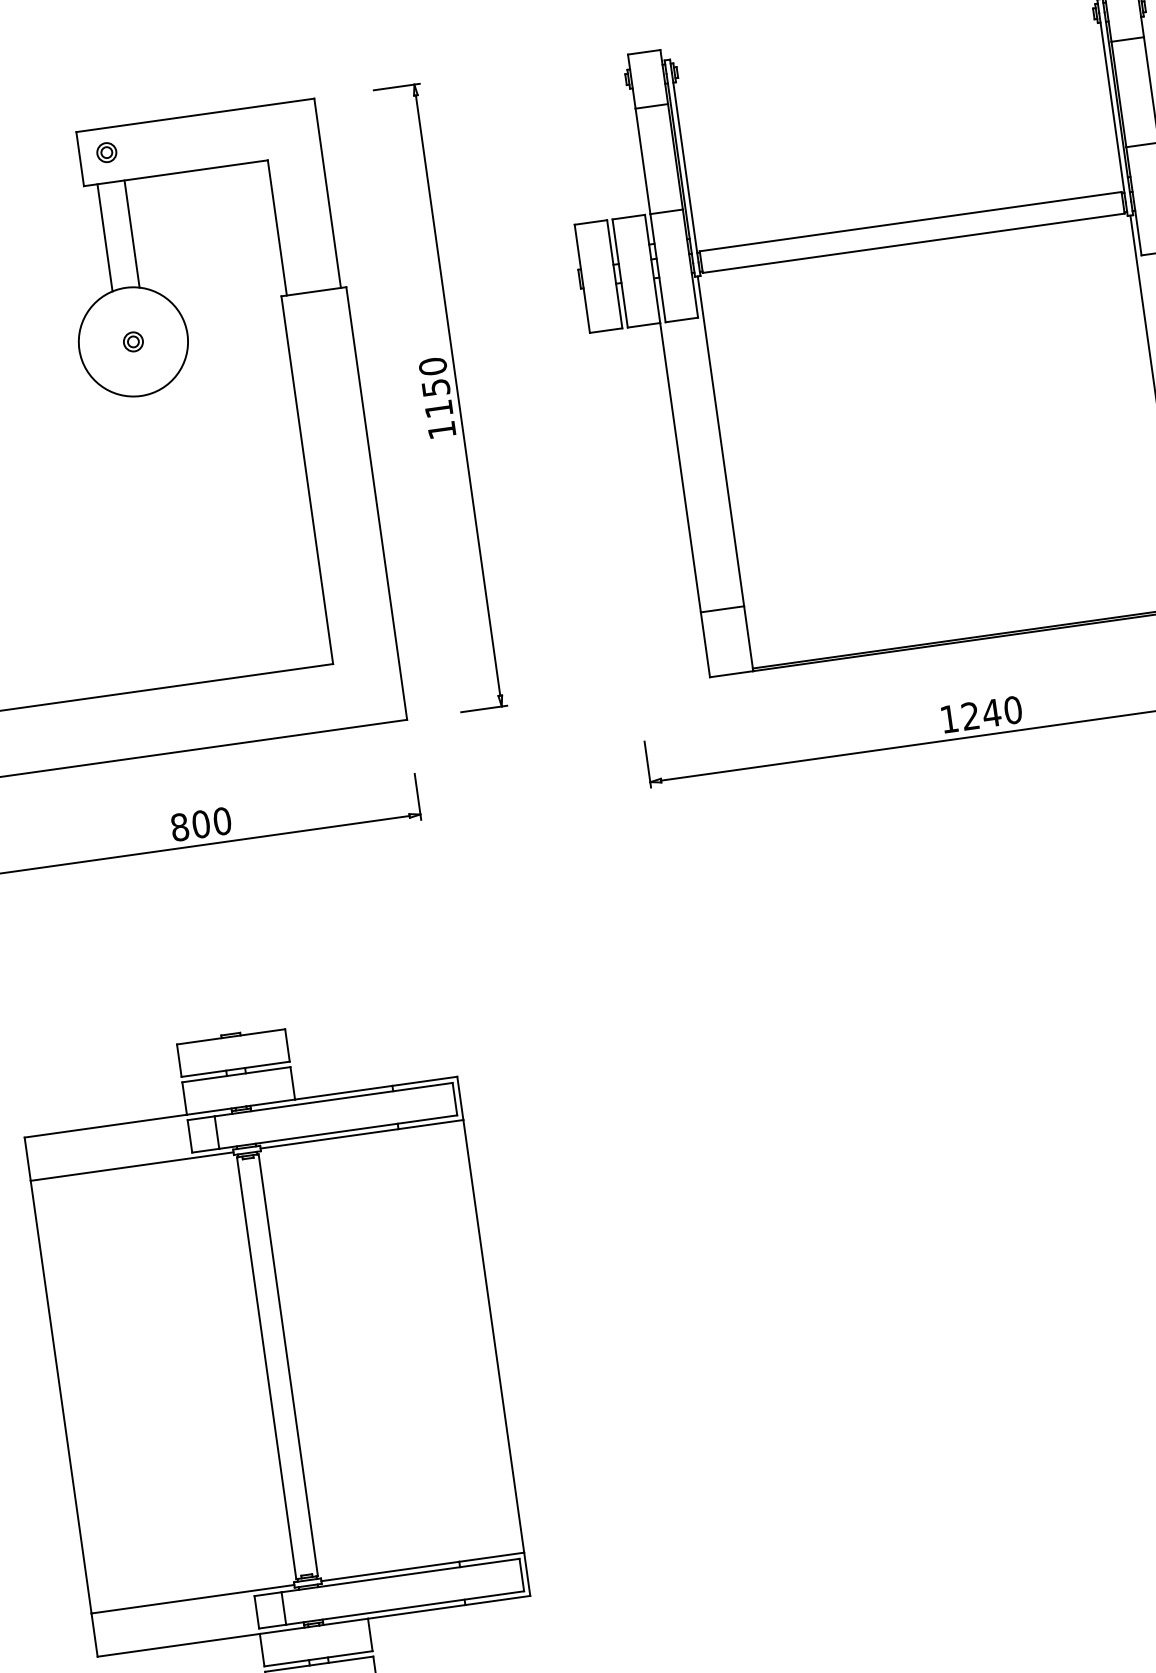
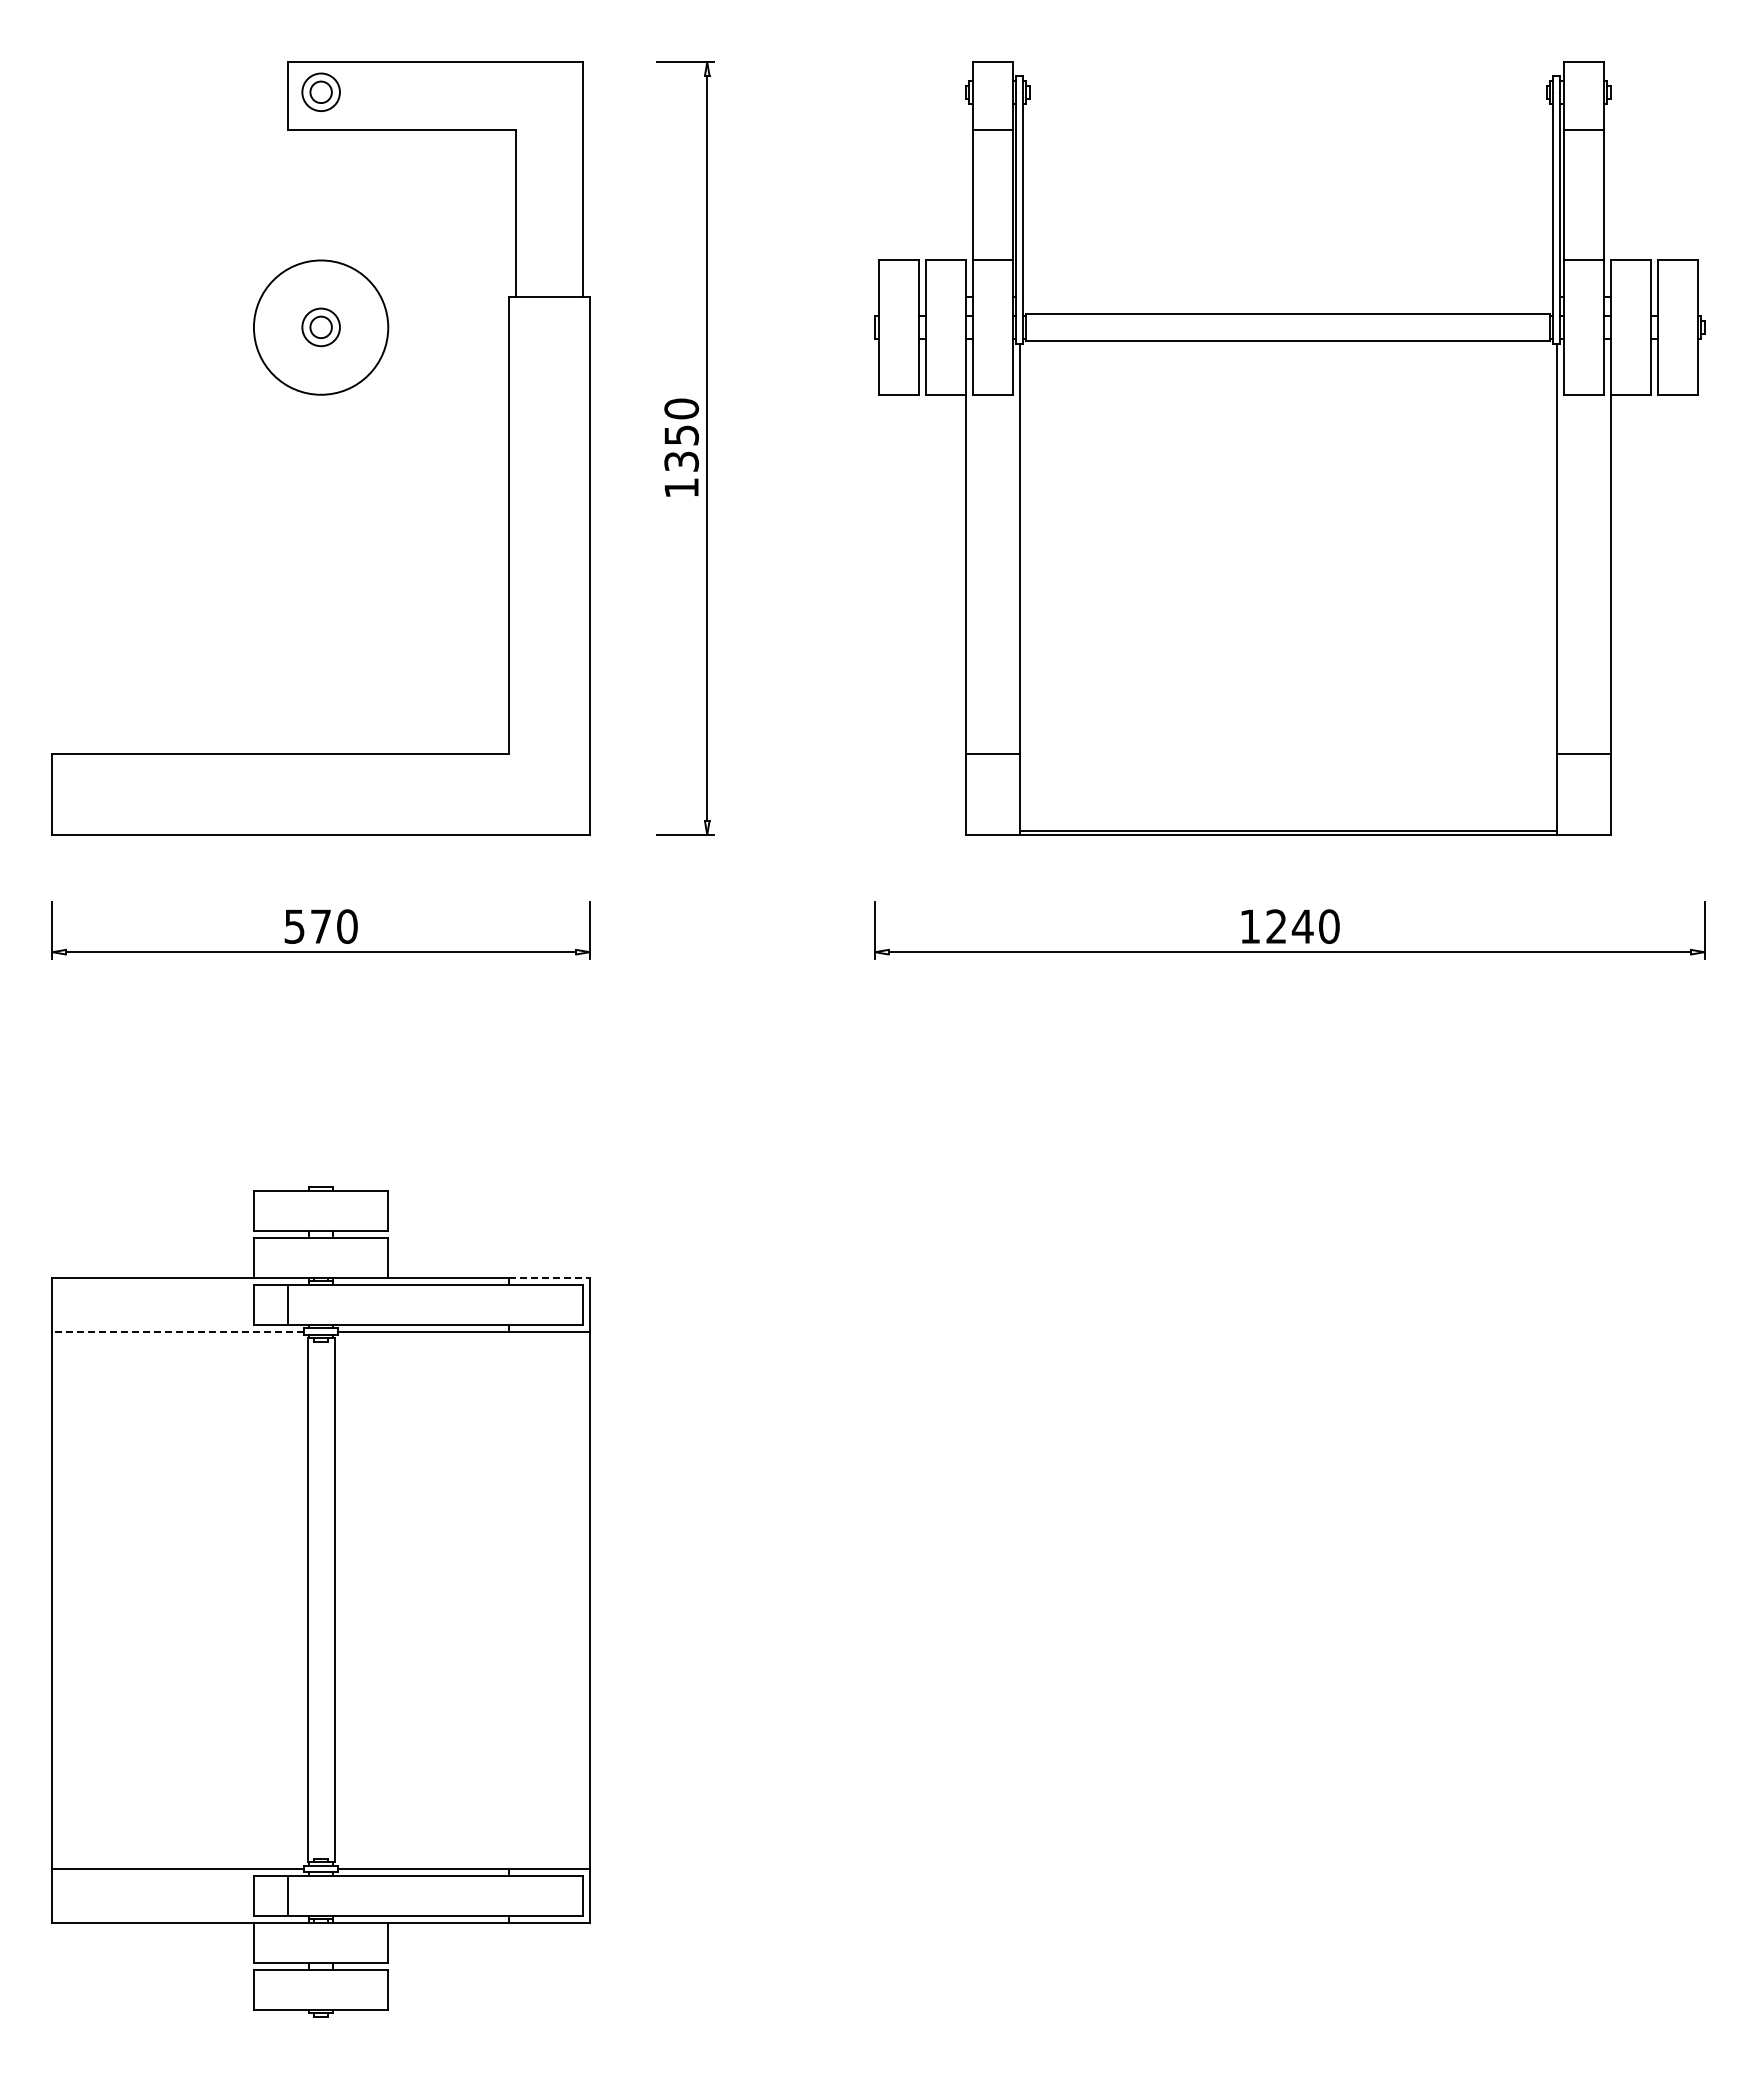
part: (106, 152) -> (320, 92), size x1.6
line: (131, 233) -> (337, 195), removed
line: (105, 237) -> (304, 195), removed
part: (132, 341) -> (320, 327), size x1.6
text: (438, 408) -> (681, 461), 1150 -> 1350
text: (190, 825) -> (307, 926), 800 -> 570
line: (424, 1080) -> (549, 1277), solid -> dashed
line: (132, 1166) -> (178, 1331), solid -> dashed

